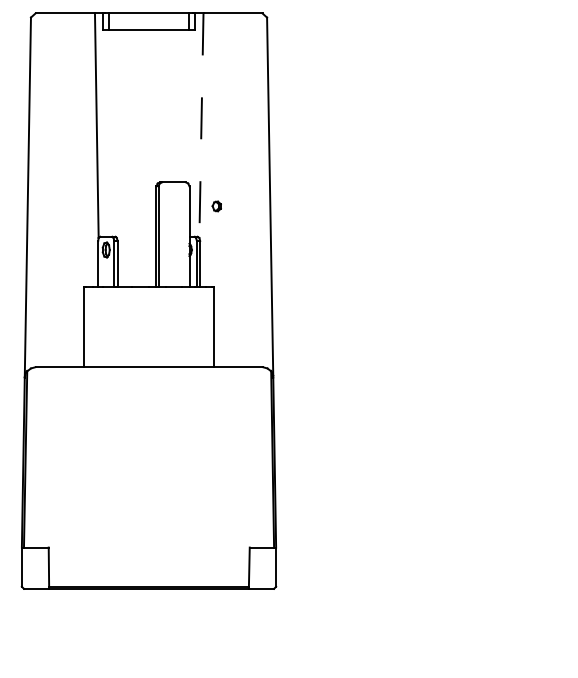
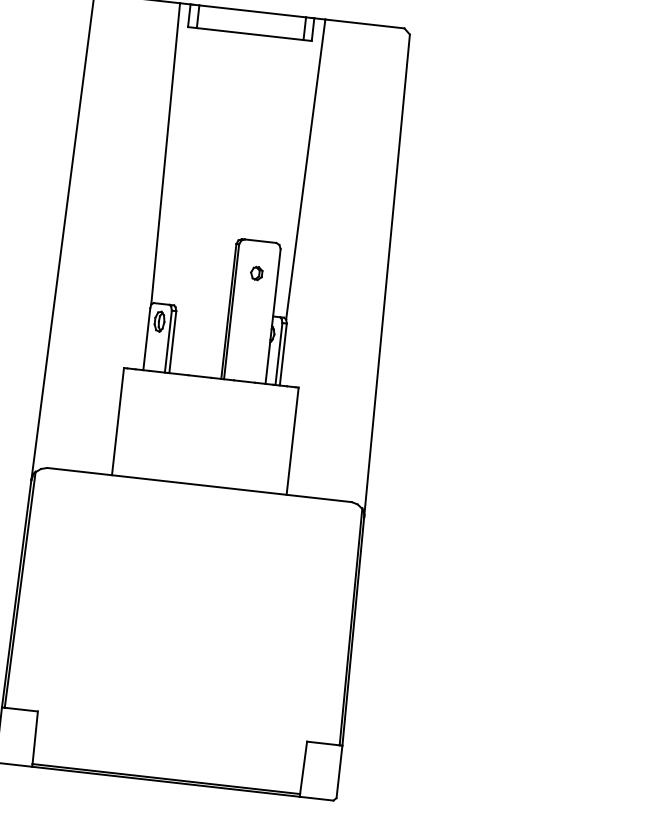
line: (201, 126) -> (305, 170), dashed -> solid
part: (216, 206) -> (256, 273), moved

